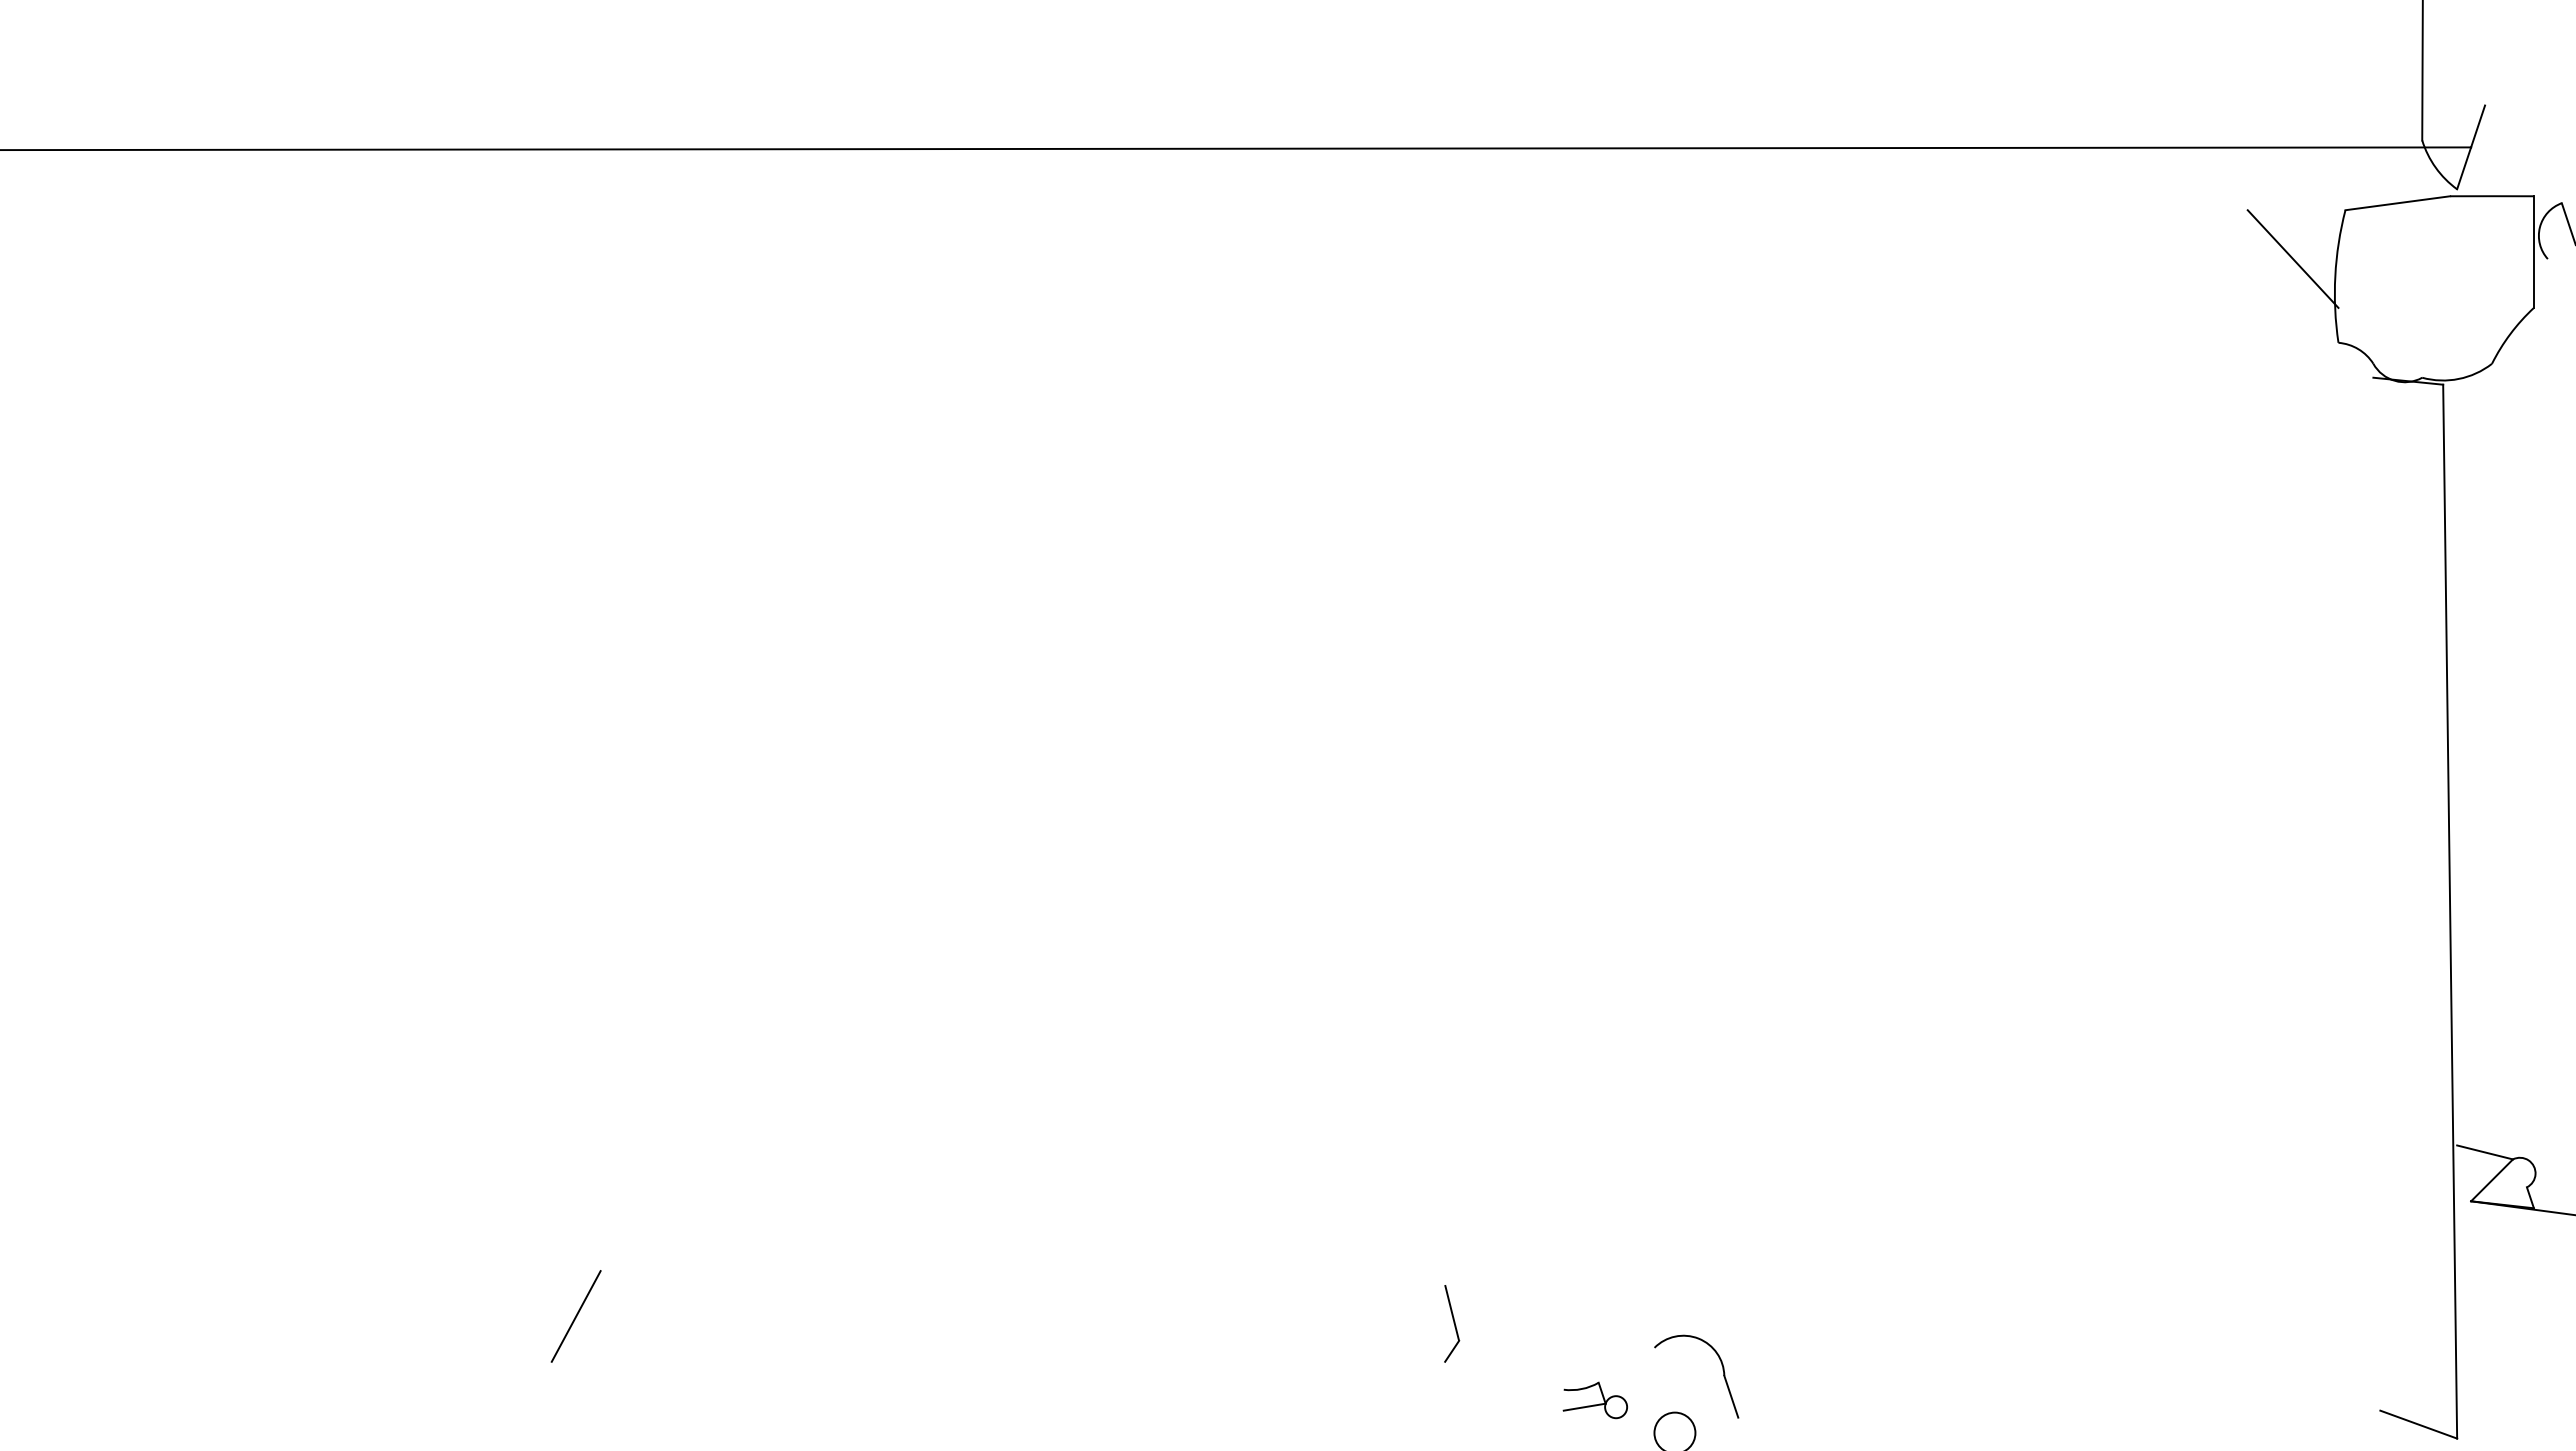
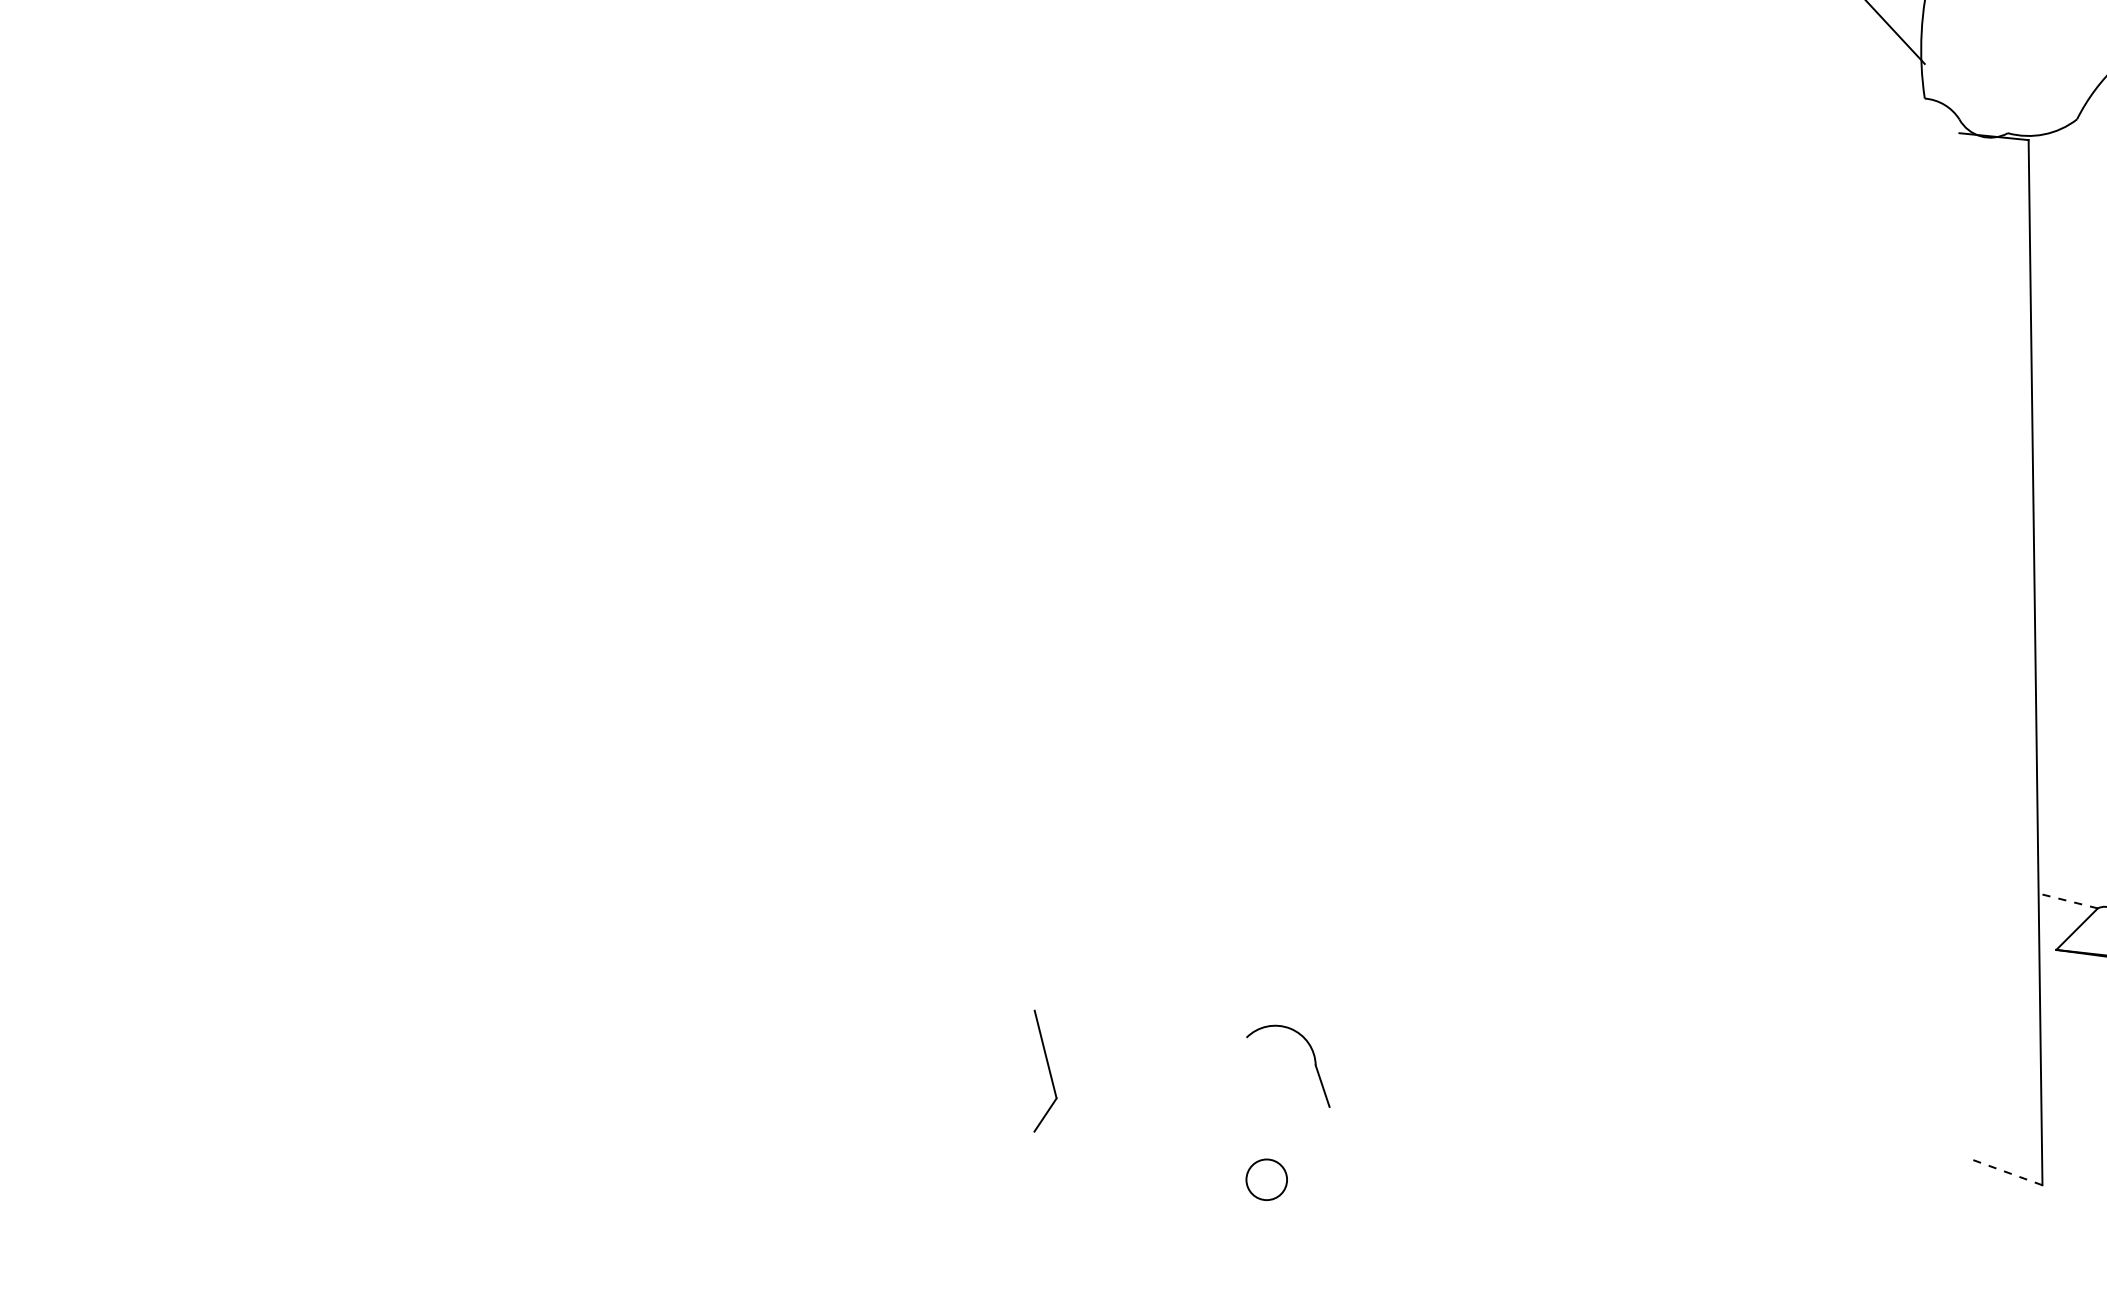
line: (2485, 1152) -> (2070, 901), solid -> dashed
line: (575, 1316) -> (176, 1064), removed
part: (1452, 1323) -> (1046, 1071), size x1.6
part: (1722, 1370) -> (1313, 1060), moved
part: (1594, 1400) -> (1186, 1147), removed
line: (2418, 1424) -> (2004, 1171), solid -> dashed

